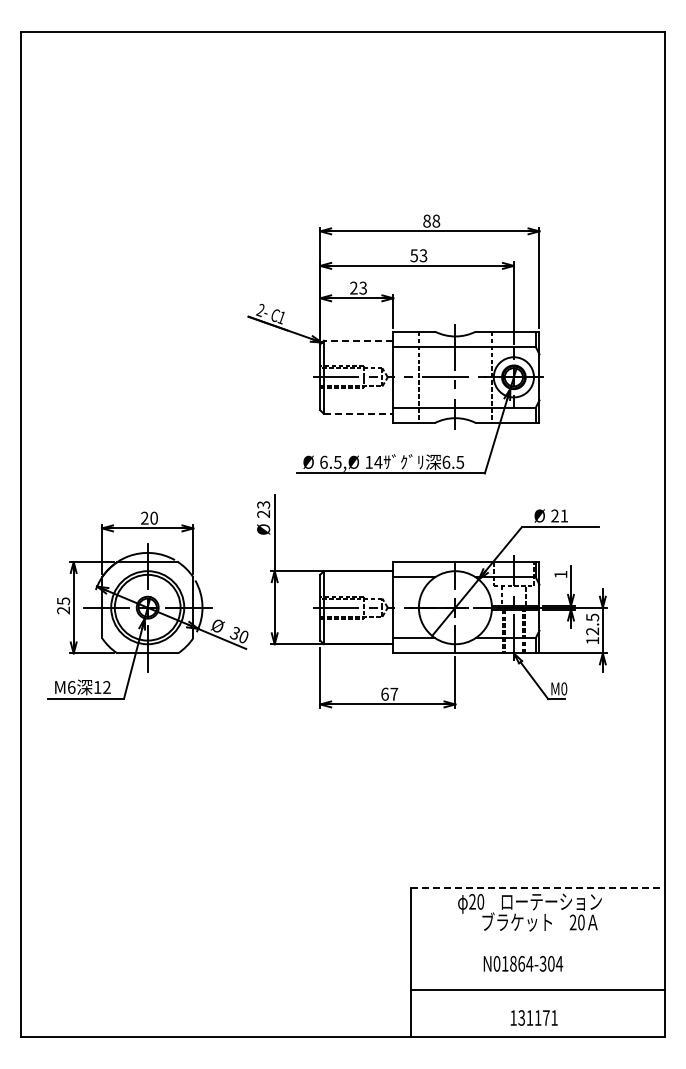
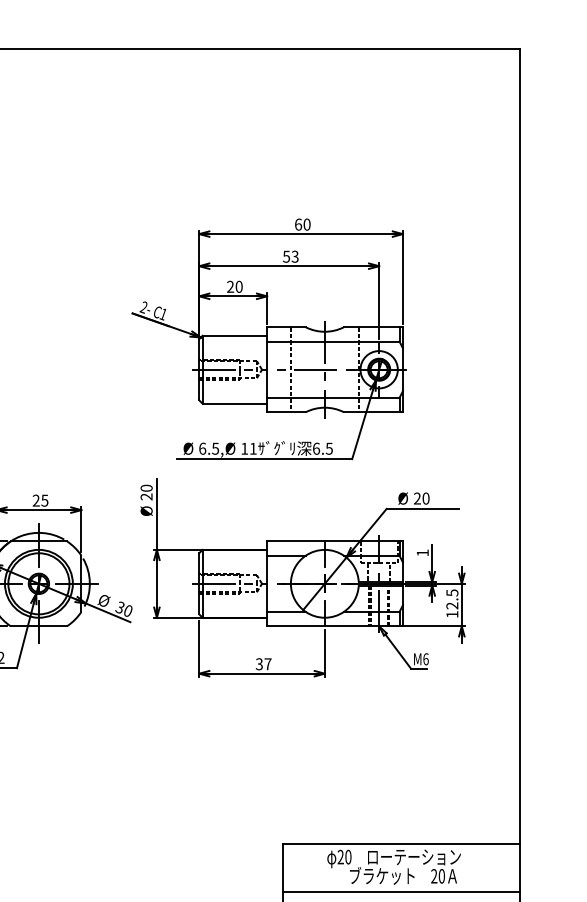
text: (431, 220) -> (302, 224), 88 -> 60
text: (363, 287) -> (239, 286), 23 -> 20
line: (358, 340) -> (234, 335), dashed -> solid
line: (358, 413) -> (234, 403), dashed -> solid
text: (378, 462) -> (253, 448), 14 -> 11
text: (263, 504) -> (146, 487), 23 -> 20
text: (564, 515) -> (426, 498), 21 -> 20
text: (153, 517) -> (44, 499), 20 -> 25
text: (564, 688) -> (426, 658), M0 -> M6
text: (384, 693) -> (258, 663), 67 -> 37
line: (538, 888) -> (402, 844), dashed -> solid
line: (537, 939) -> (401, 892), added

